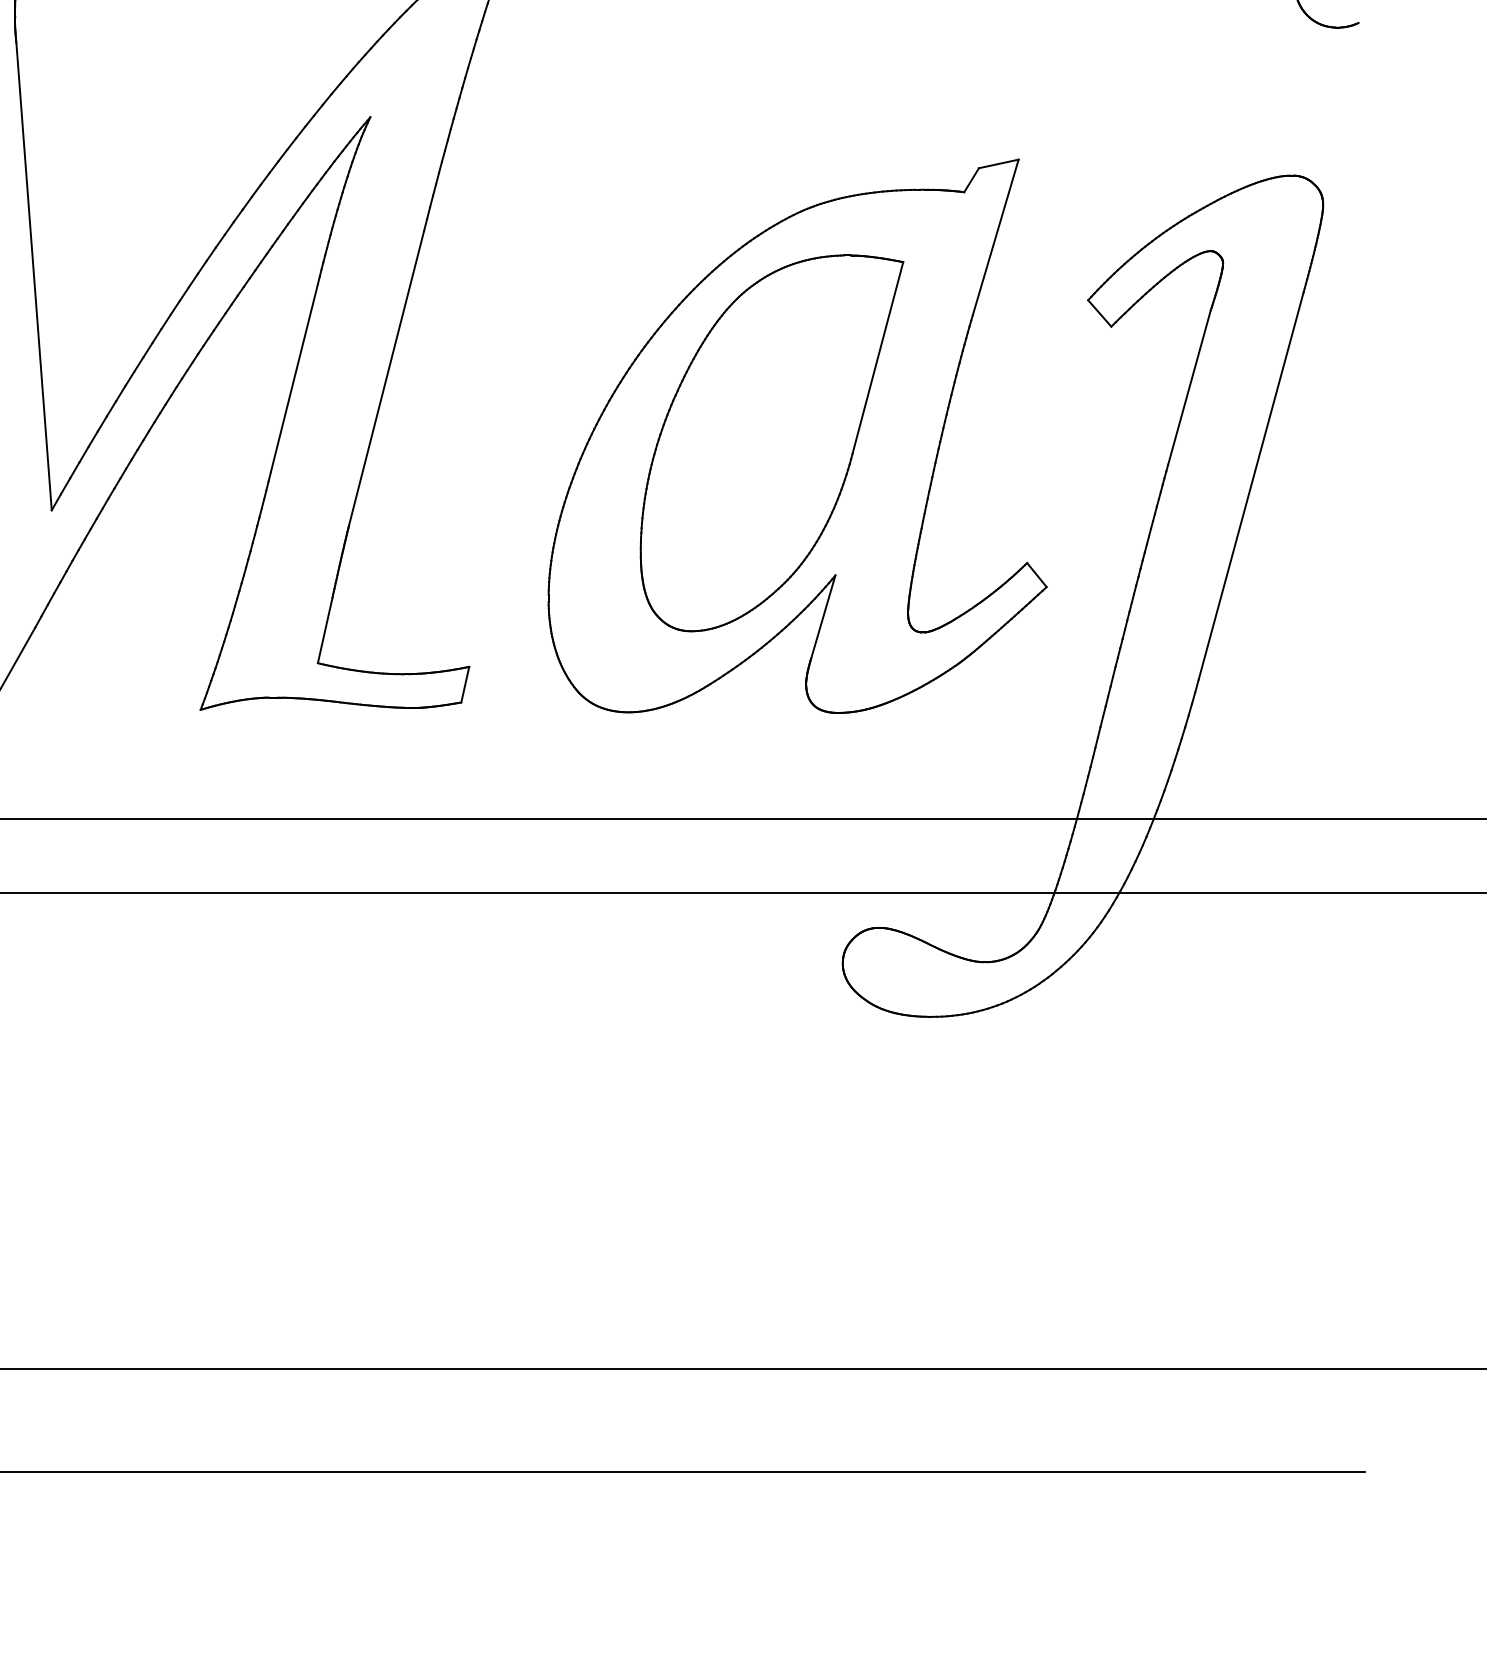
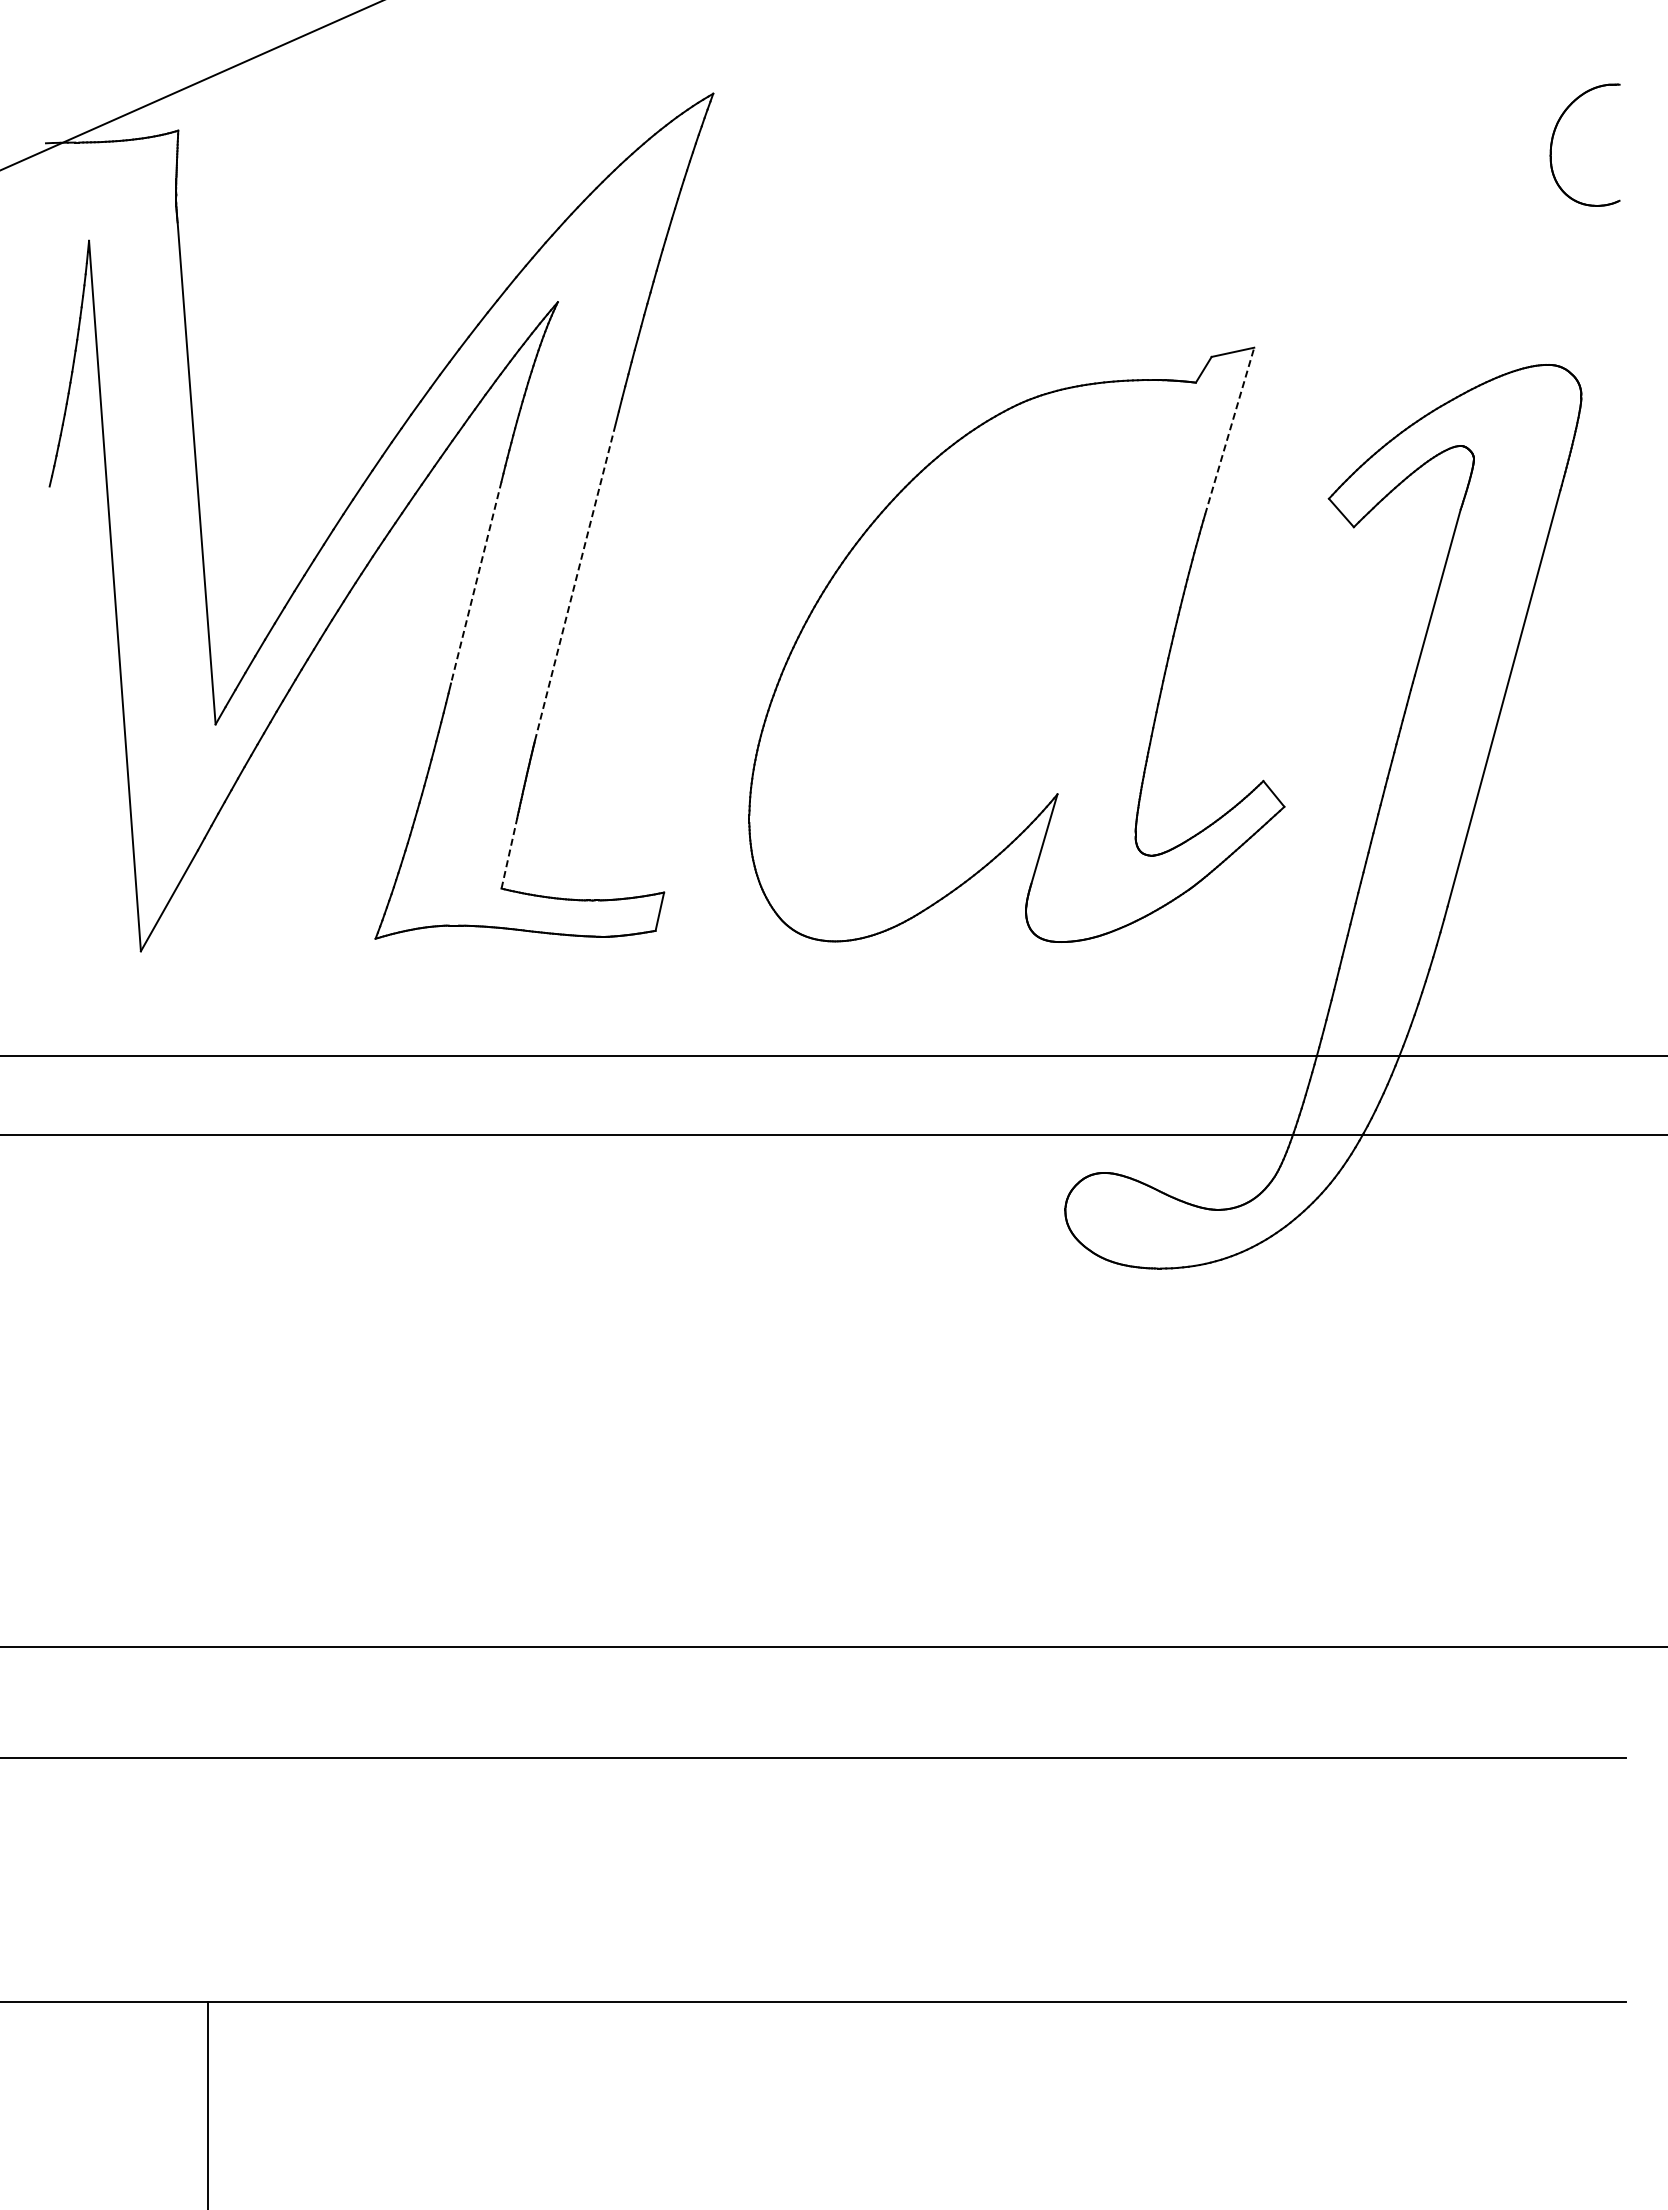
line: (995, 236) -> (1229, 430), solid -> dashed
line: (386, 378) -> (575, 582), solid -> dashed
line: (294, 379) -> (476, 583), solid -> dashed
part: (772, 443) -> (989, 652), removed
line: (325, 629) -> (509, 852), solid -> dashed

